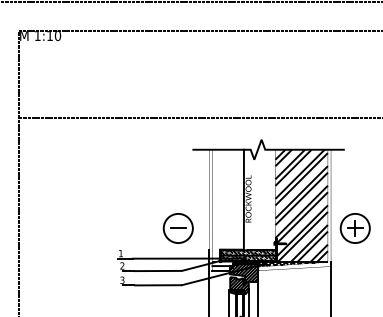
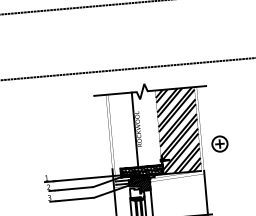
part: (177, 228) -> (87, 155), removed
part: (354, 228) -> (219, 144), size x0.7
hatch: (288, 264) -> (172, 175), removed
hatch: (239, 284) -> (137, 193), removed

